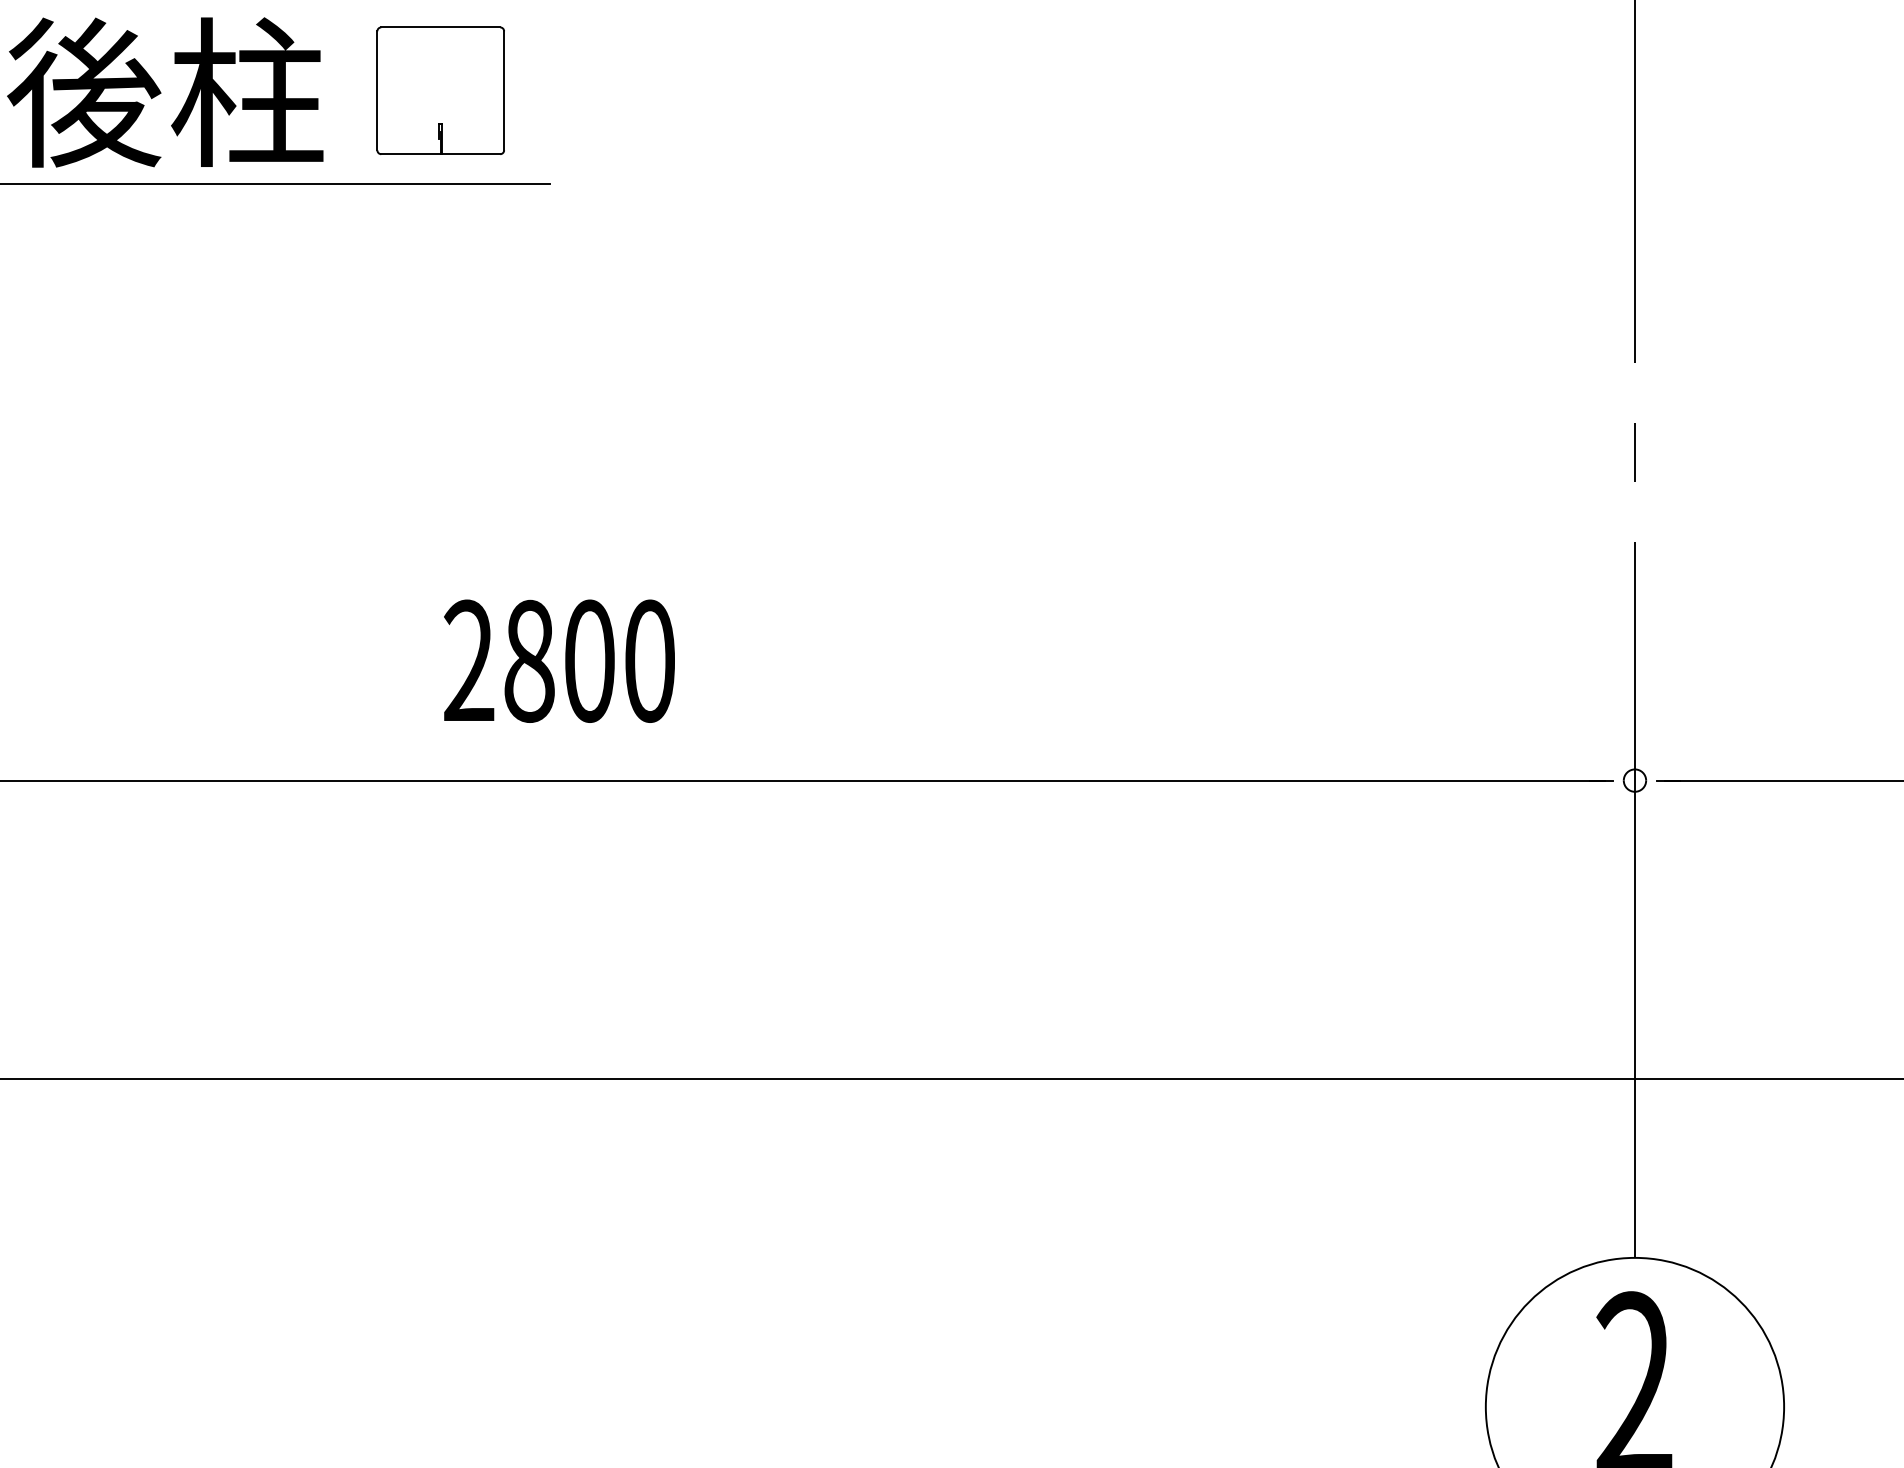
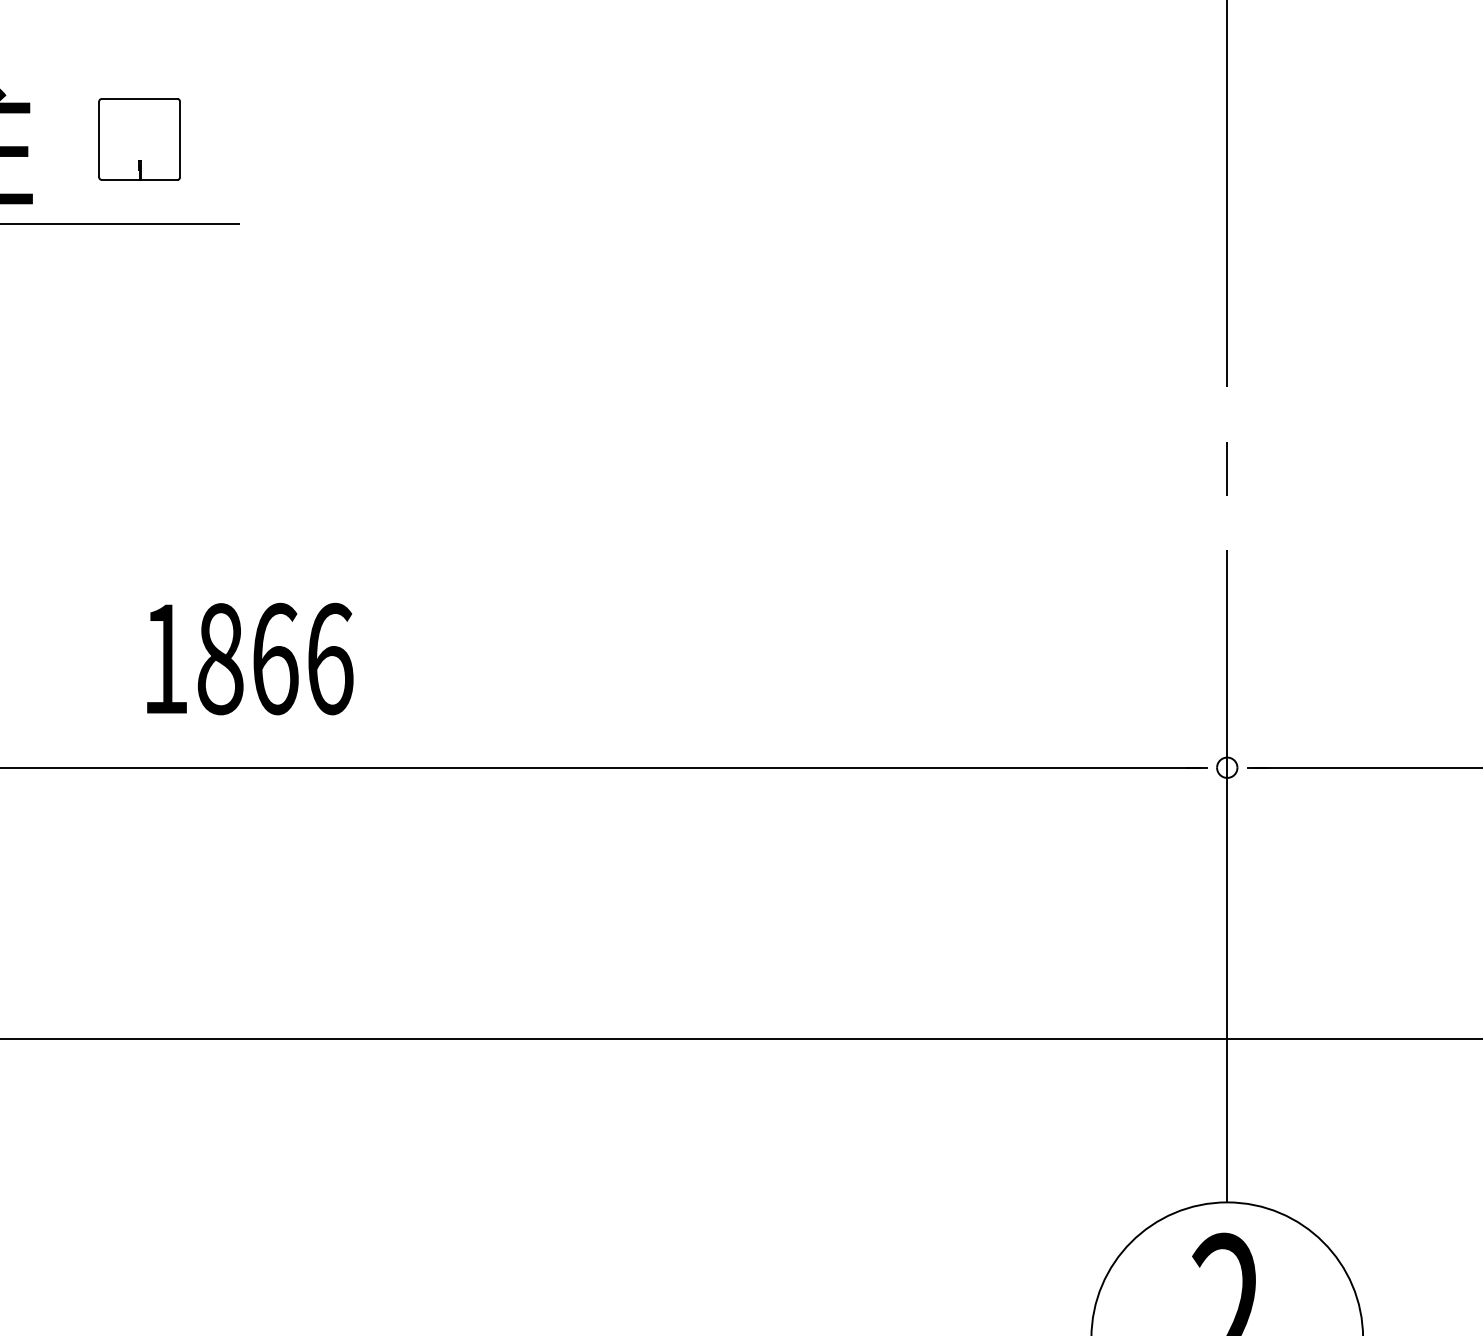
part: (440, 90) -> (139, 139), size x0.7
text: (559, 660) -> (247, 658), 2800 -> 1866

